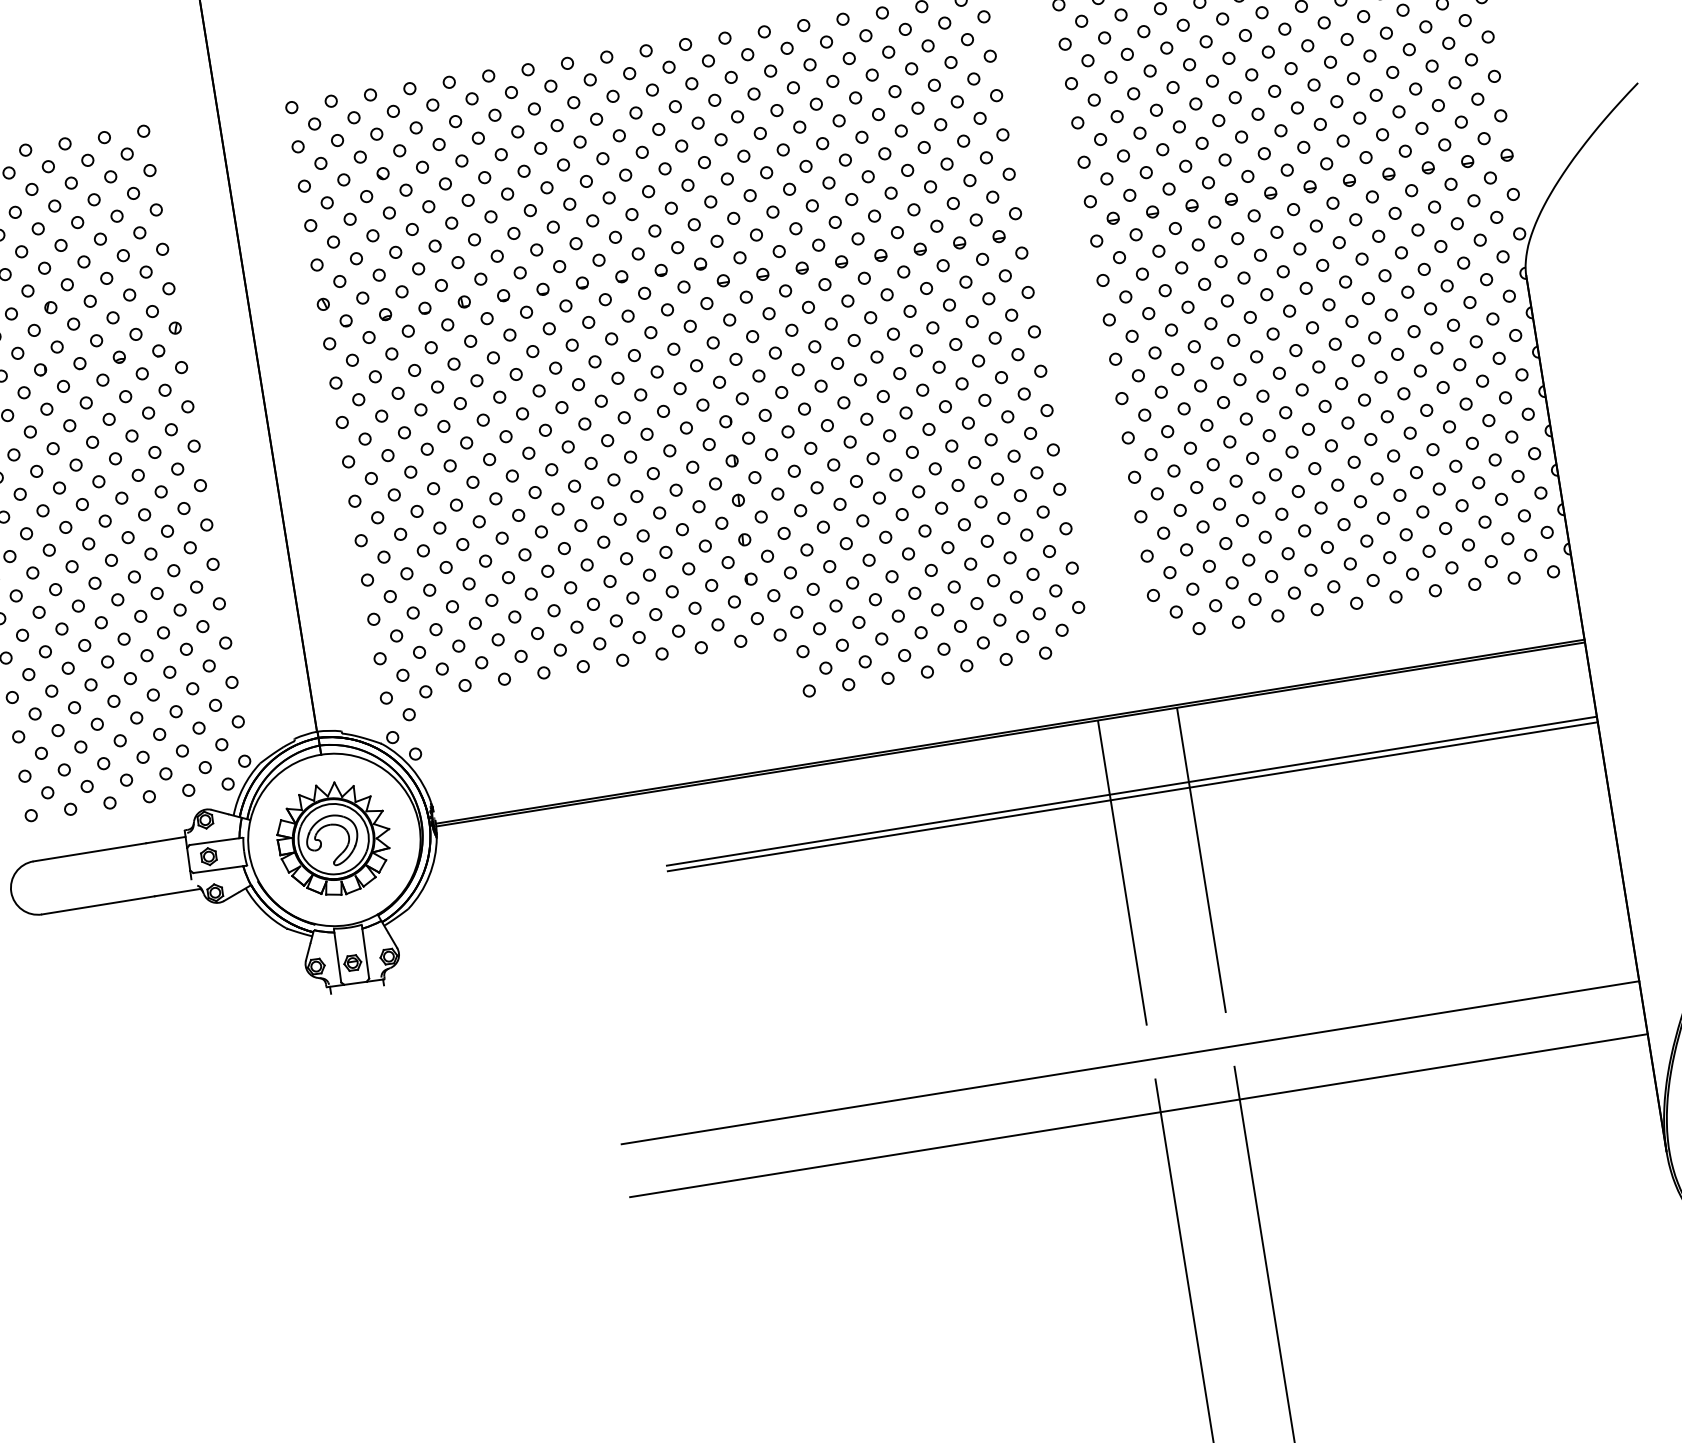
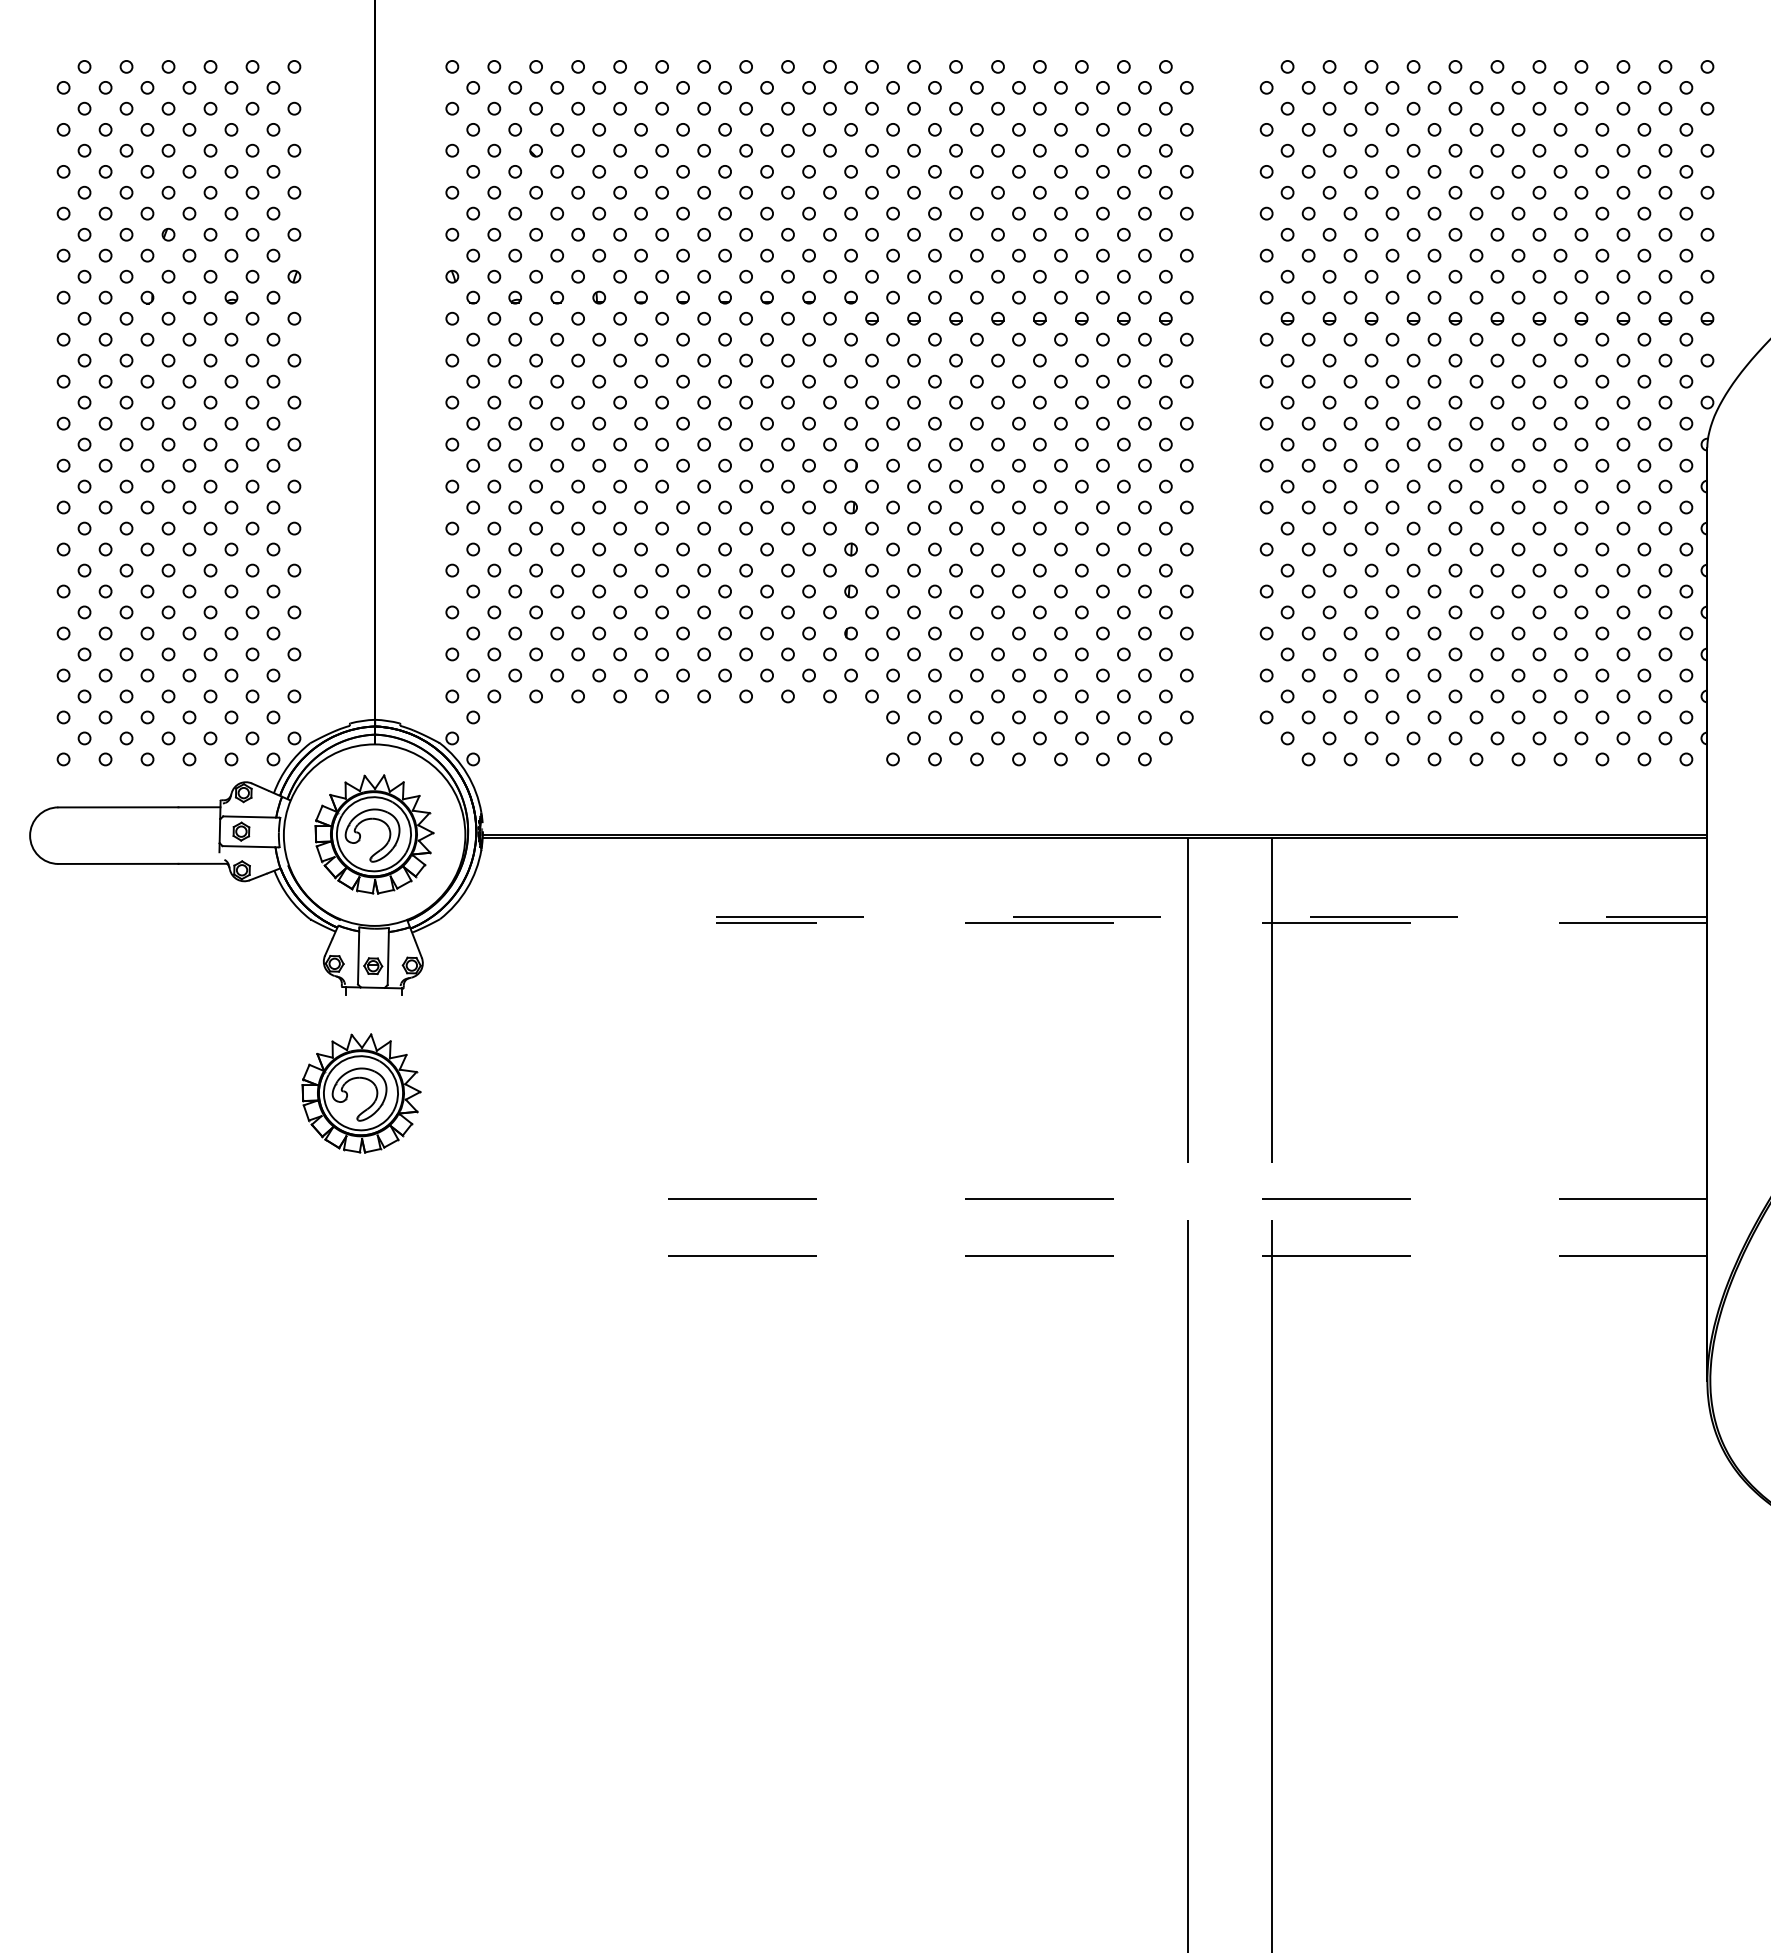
line: (1131, 791) -> (1211, 917), solid -> dashed
line: (1132, 797) -> (1211, 923), solid -> dashed
line: (1130, 1063) -> (1164, 1199), solid -> dashed
part: (360, 1084) -> (361, 1093), added
line: (1138, 1115) -> (1164, 1255), solid -> dashed

